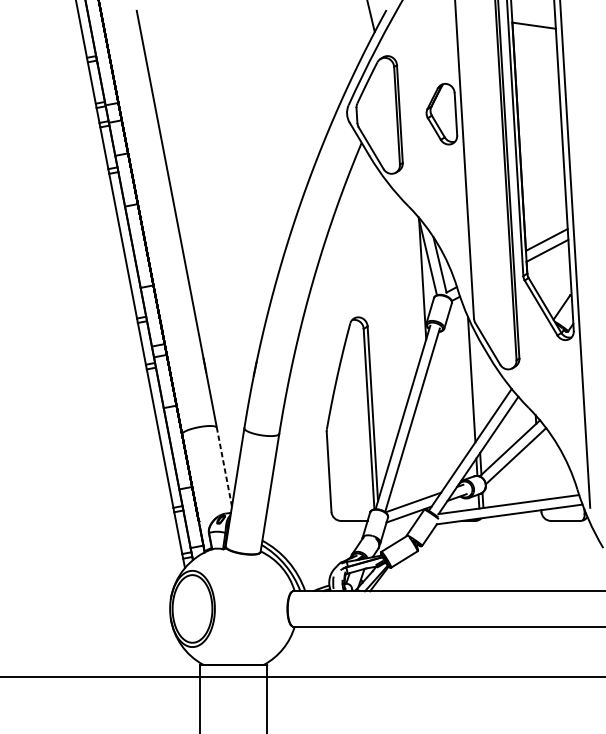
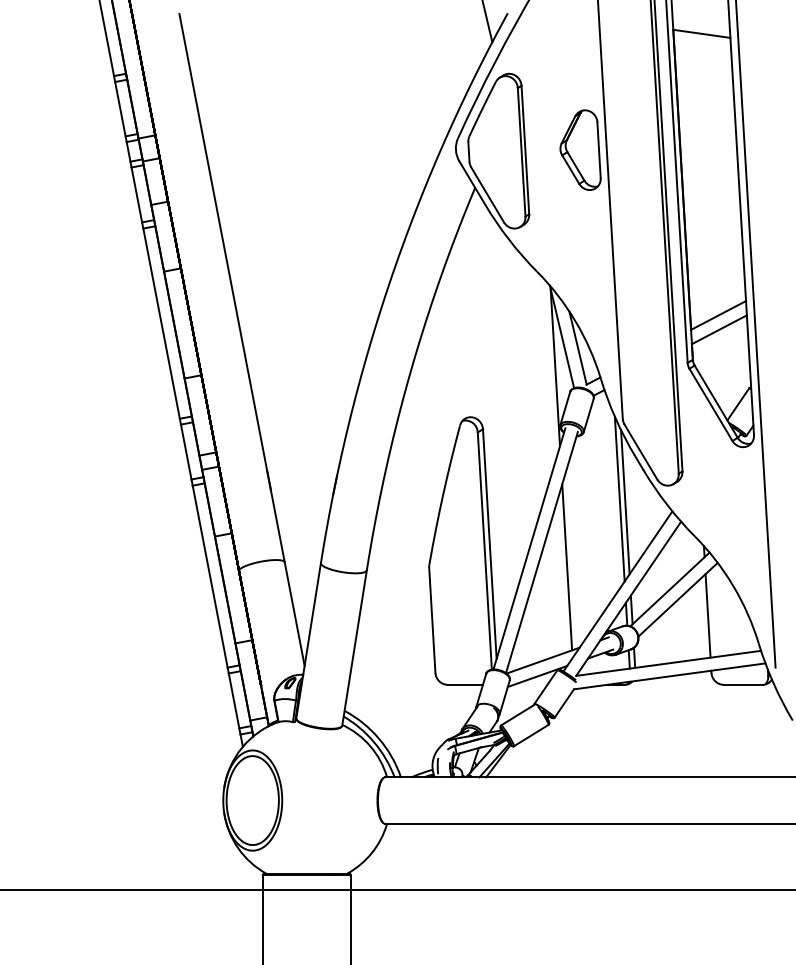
line: (476, 382) -> (625, 502), added
line: (431, 431) -> (567, 567), added
line: (224, 467) -> (294, 614), dashed -> solid
line: (538, 468) -> (707, 615), added

